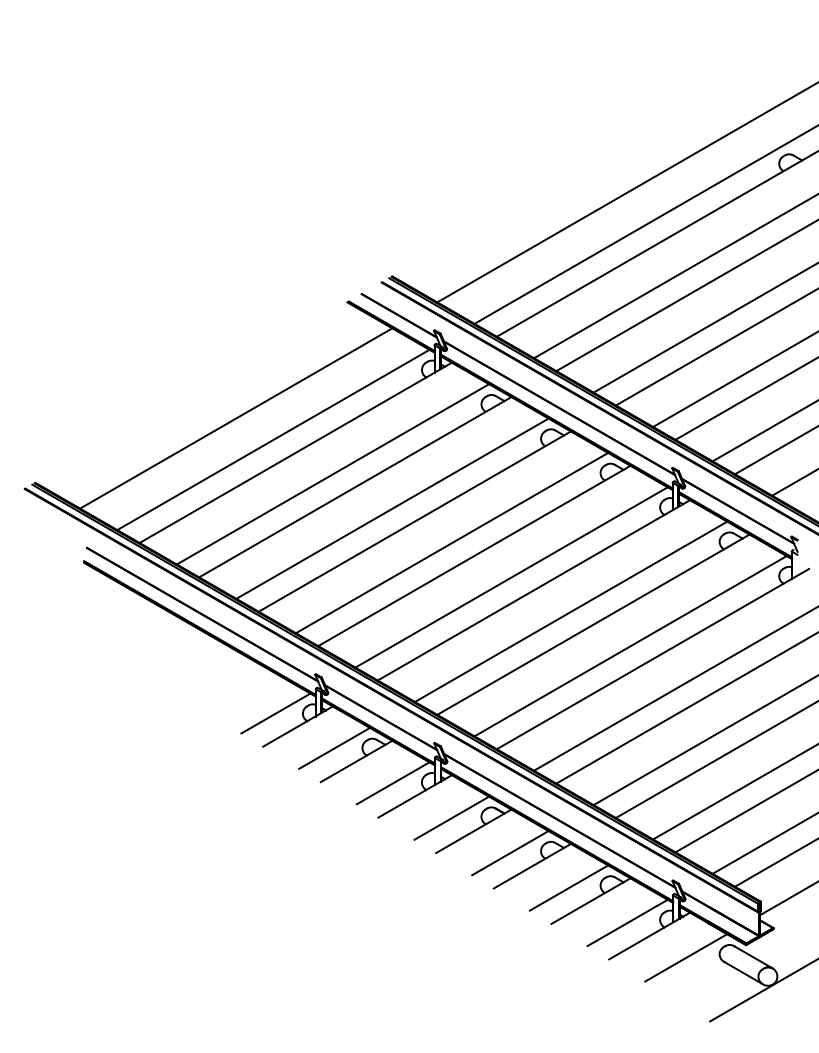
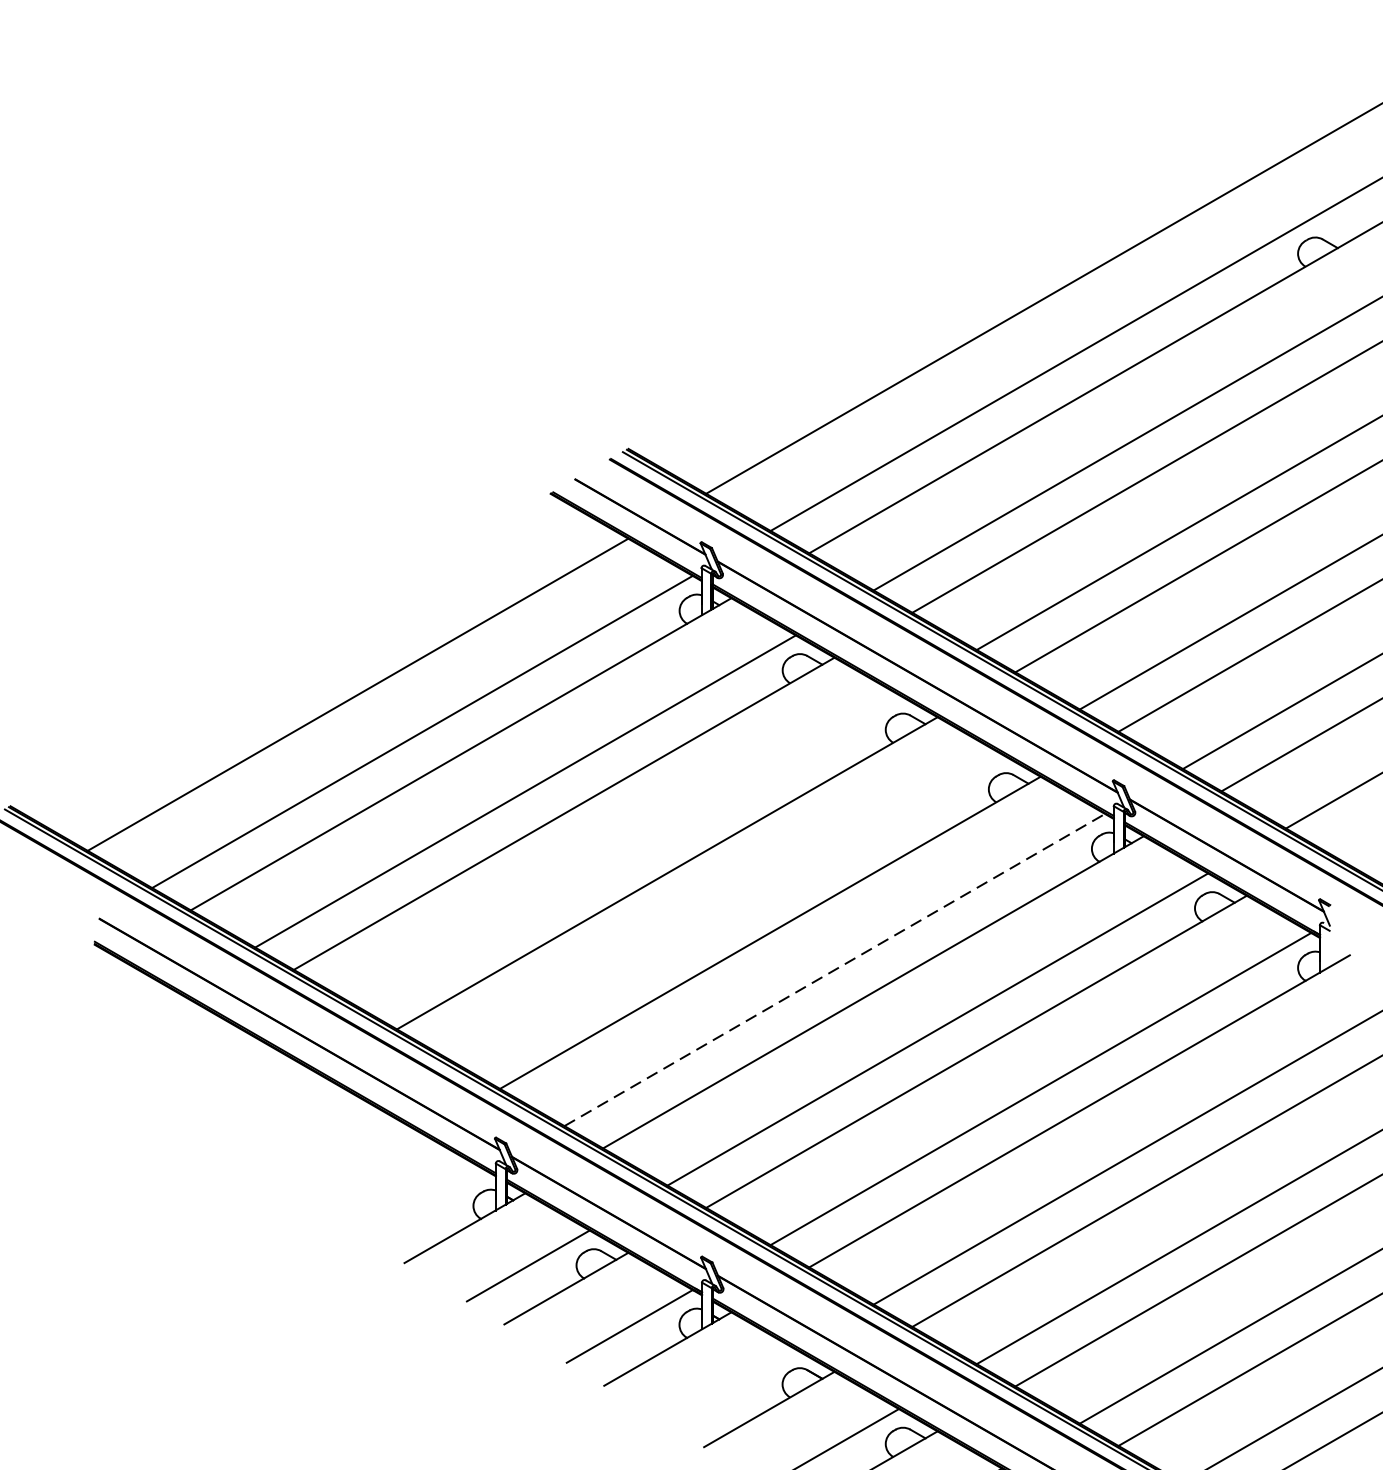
line: (392, 508) -> (628, 850), removed
line: (451, 542) -> (730, 909), removed
line: (512, 577) -> (836, 970), solid -> dashed
line: (275, 713) -> (426, 1205), removed
line: (451, 817) -> (730, 1385), removed

